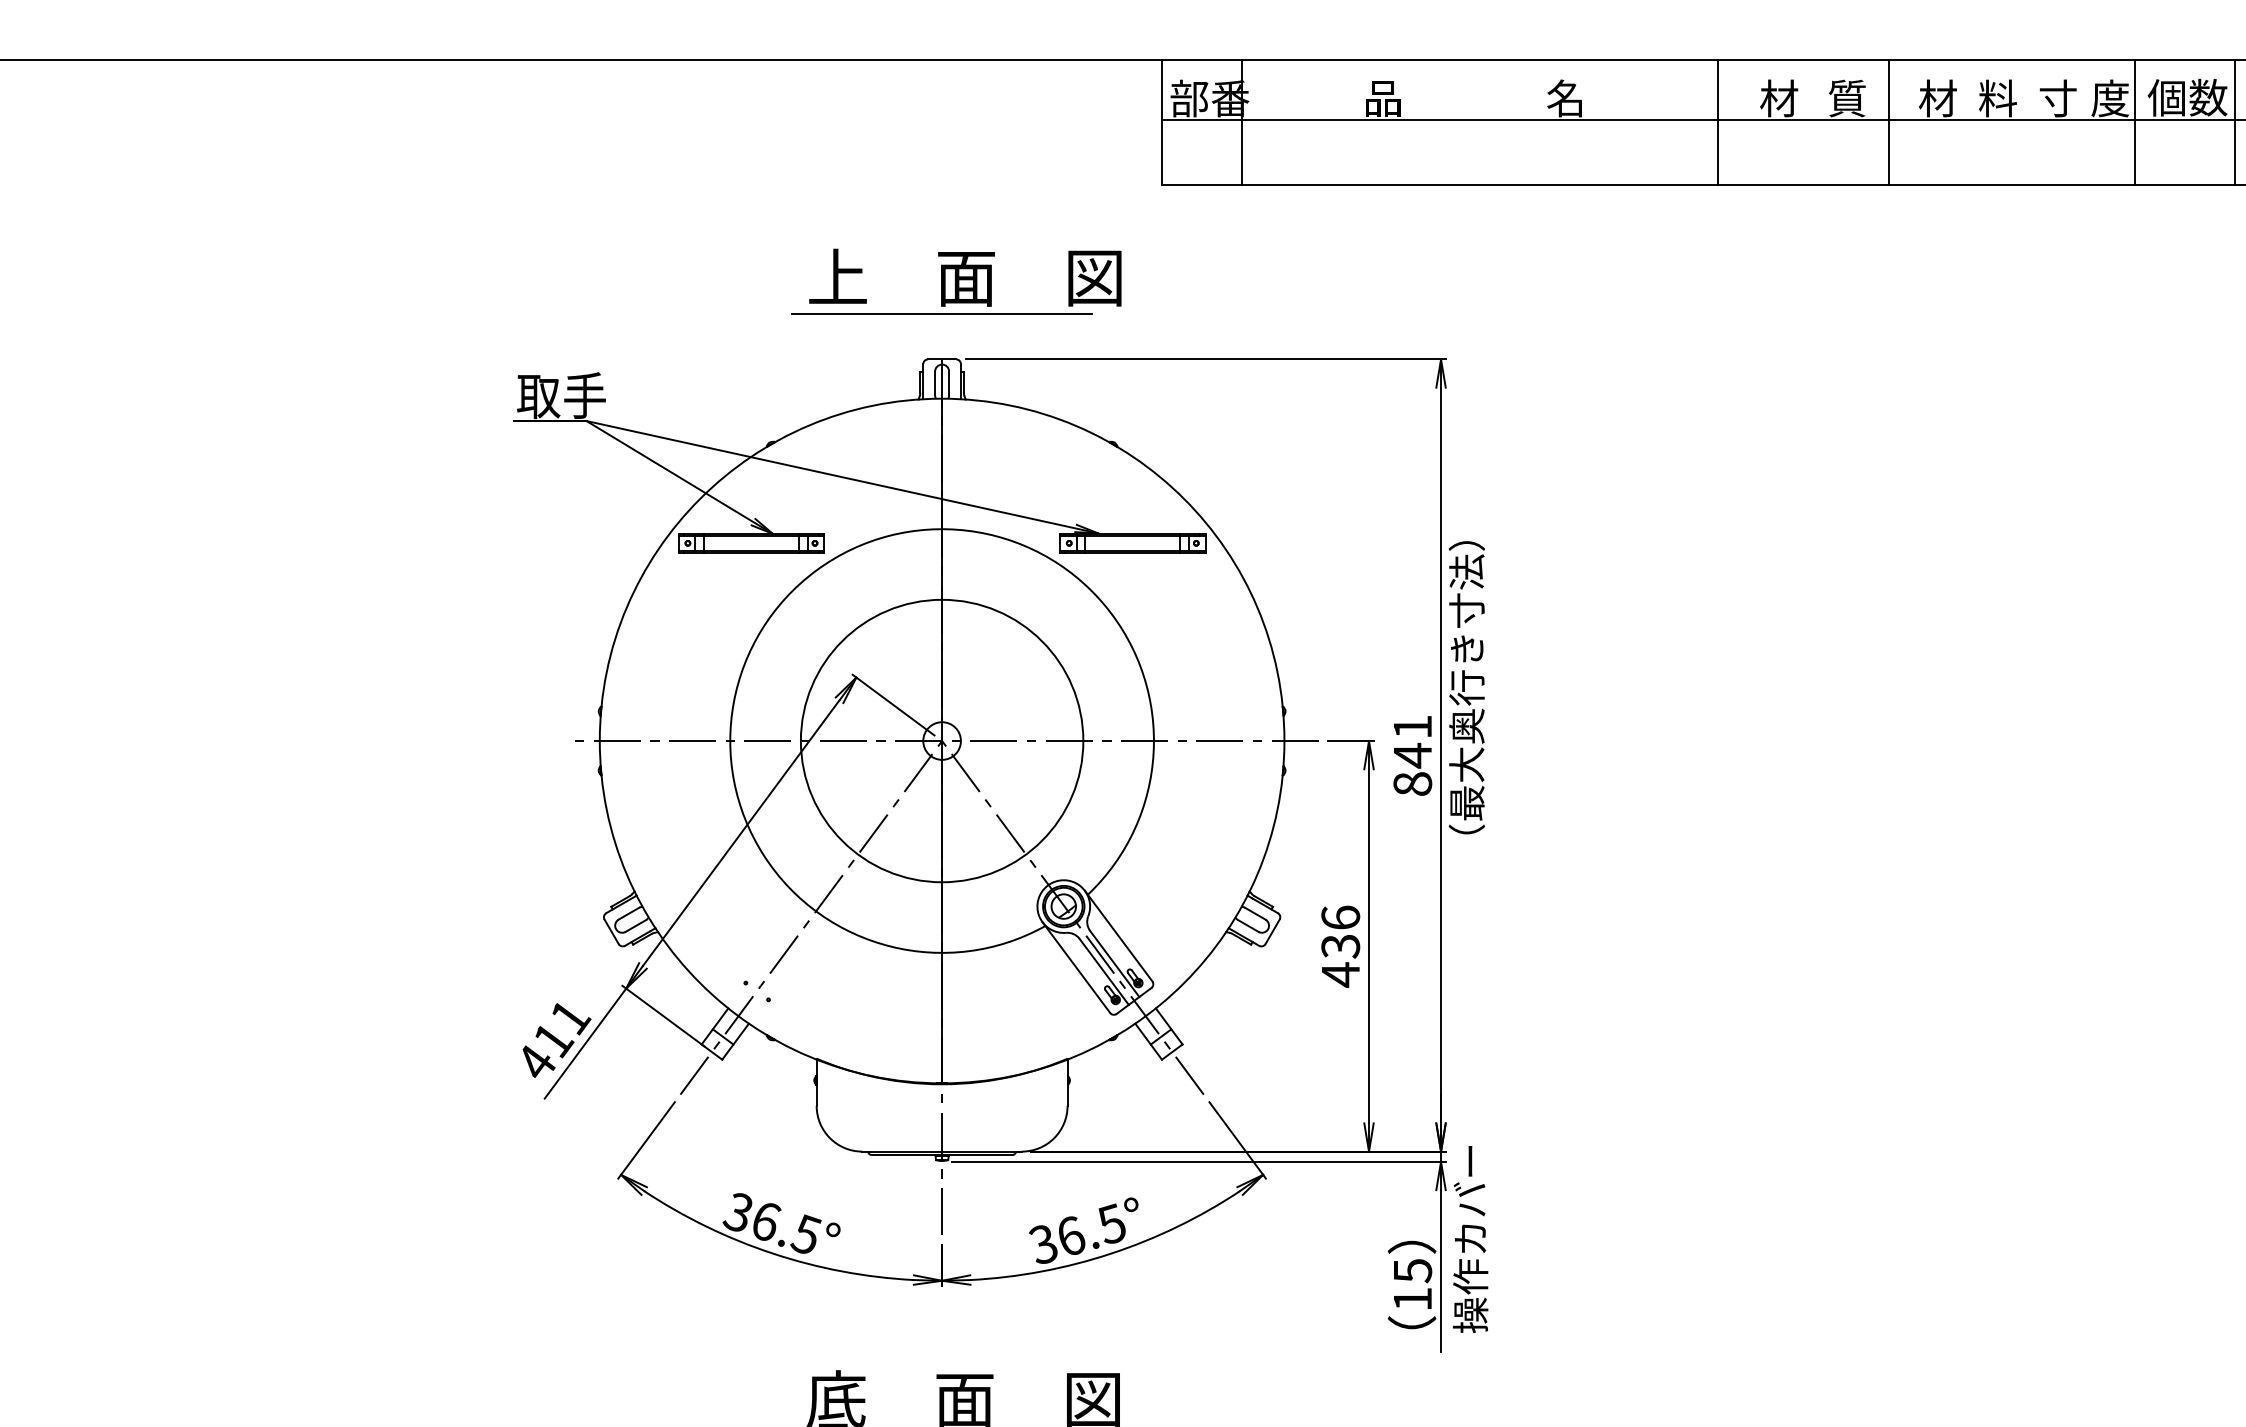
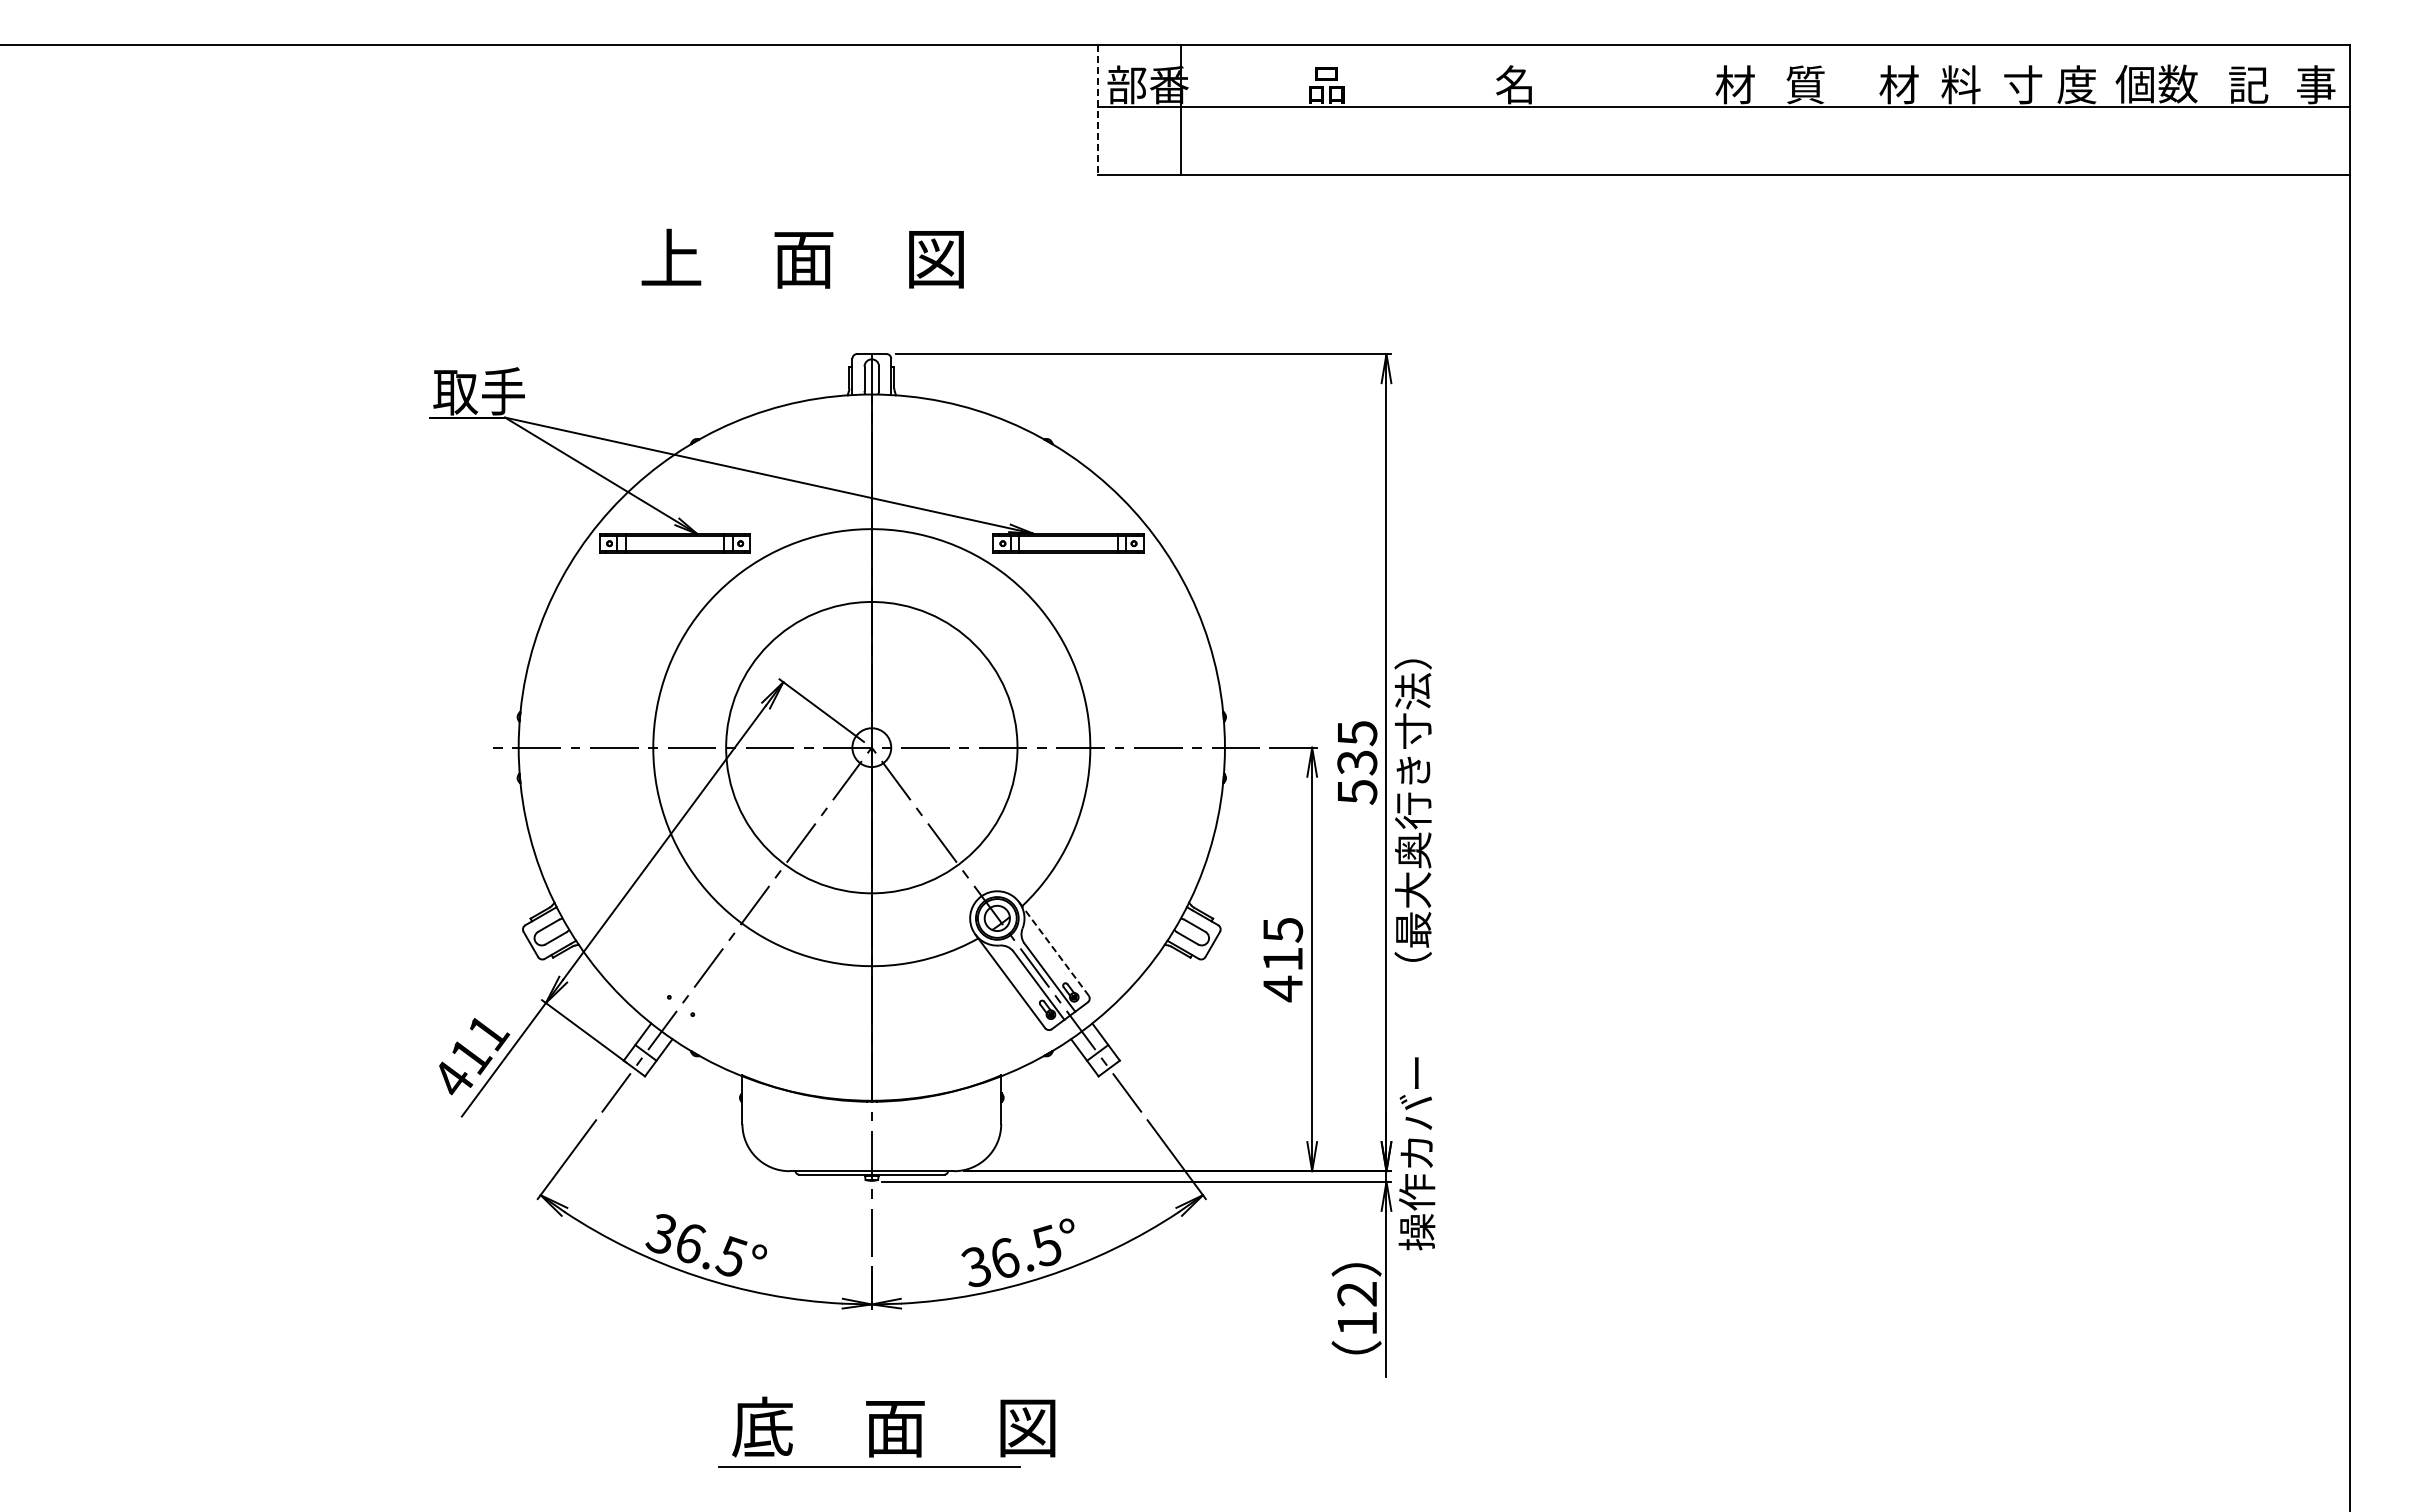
line: (1161, 122) -> (1098, 109), solid -> dashed
line: (1718, 122) -> (1672, 109), removed
line: (1888, 122) -> (1848, 109), removed
line: (2134, 122) -> (2101, 109), removed
line: (2234, 122) -> (2205, 109), removed
text: (965, 277) -> (802, 258), moved
line: (941, 314) -> (871, 307), removed
text: (1466, 687) -> (1412, 810), moved
text: (1412, 756) -> (1357, 763), 841 -> 535
text: (1341, 931) -> (1283, 944), 436 -> 415
line: (1119, 936) -> (1054, 949), solid -> dashed
text: (1470, 1239) -> (1416, 1153), moved
text: (1412, 1271) -> (1357, 1294), 15 -> 12

